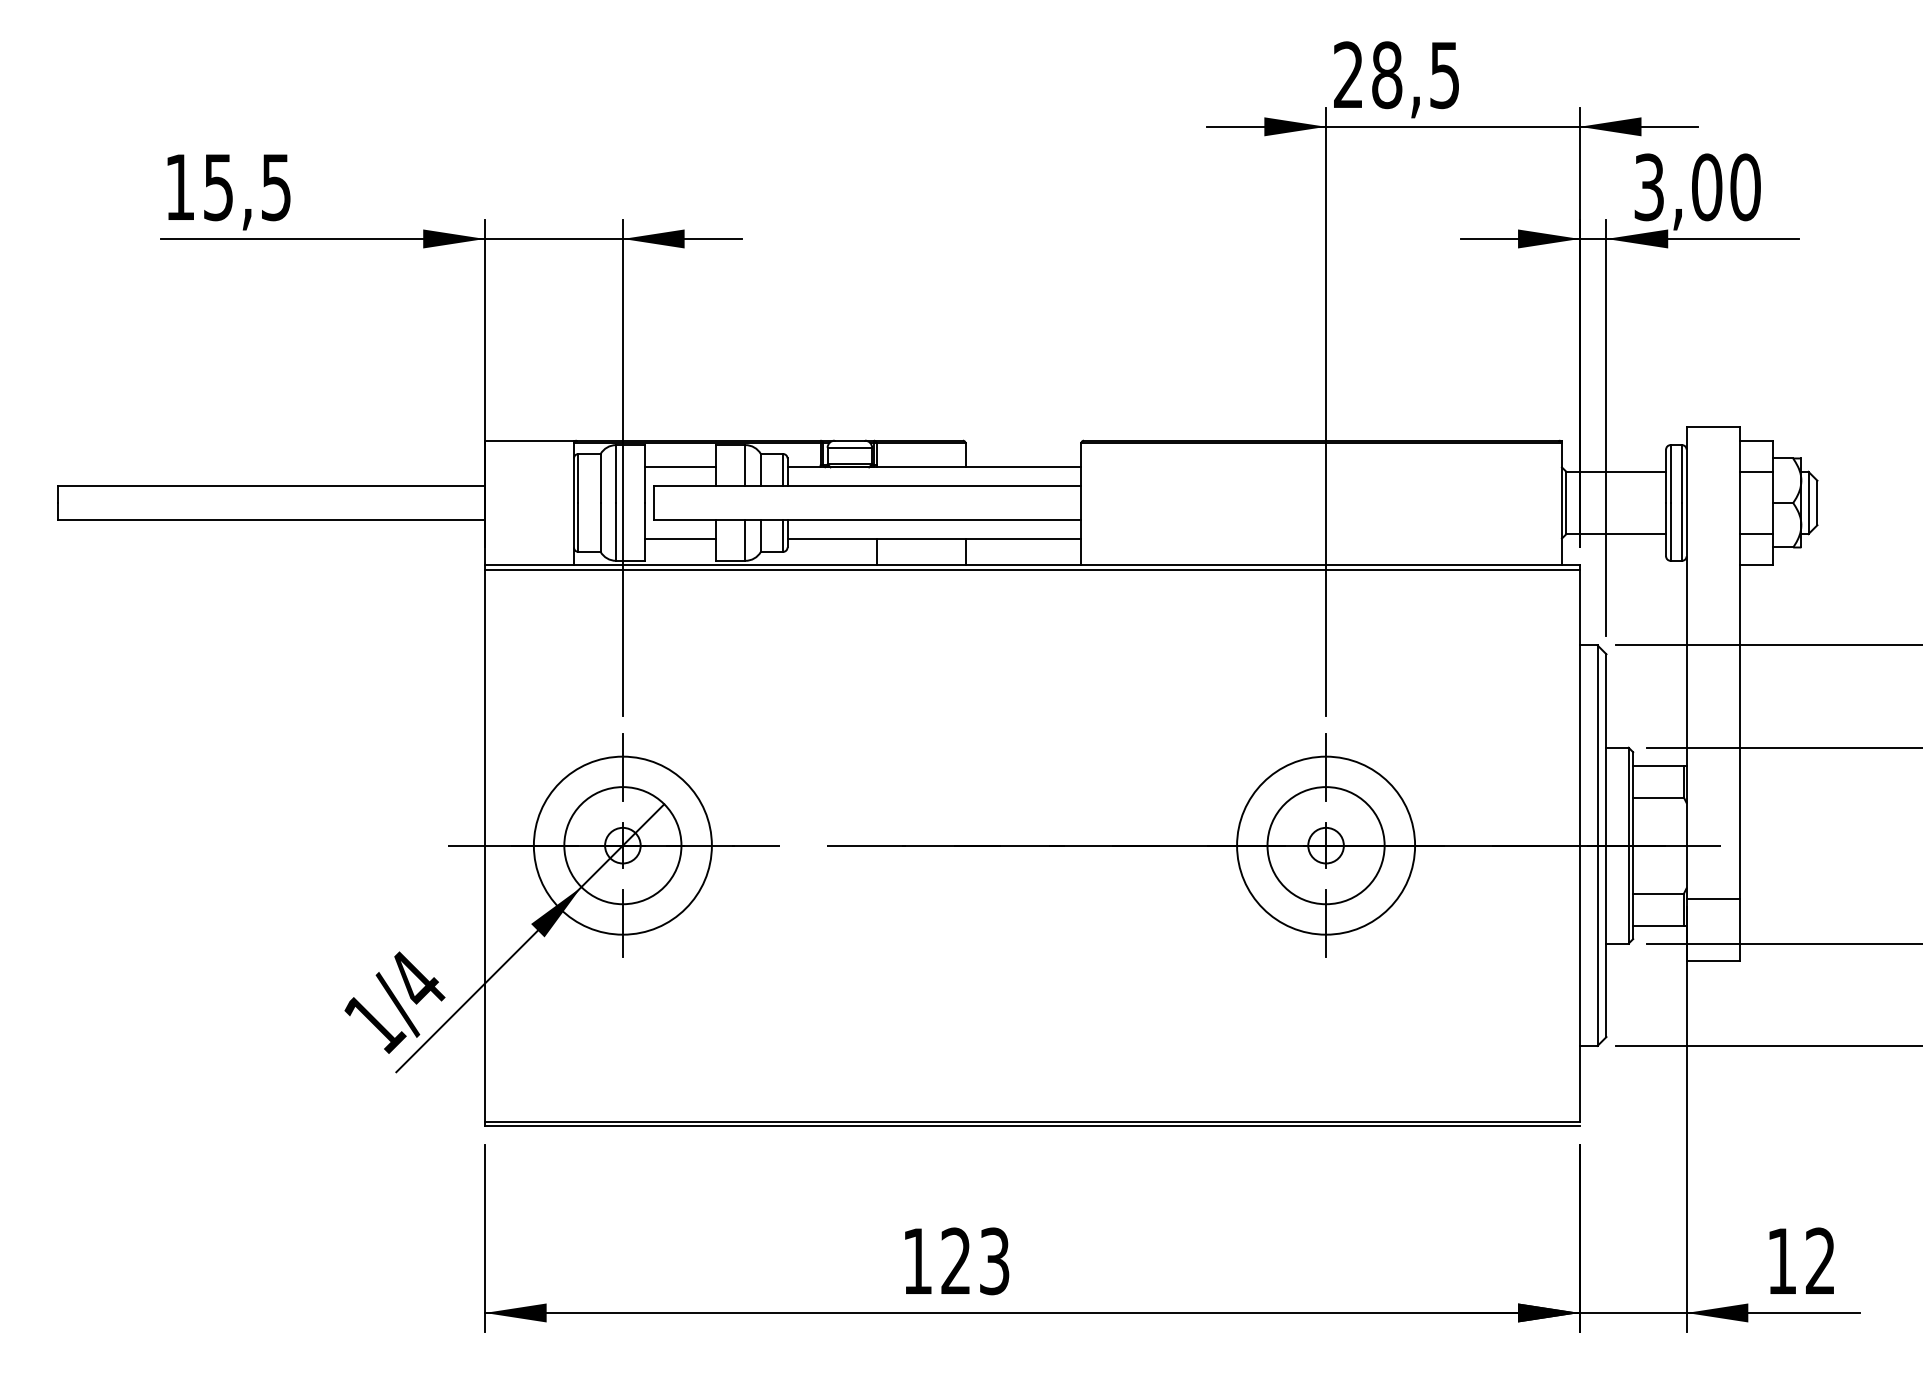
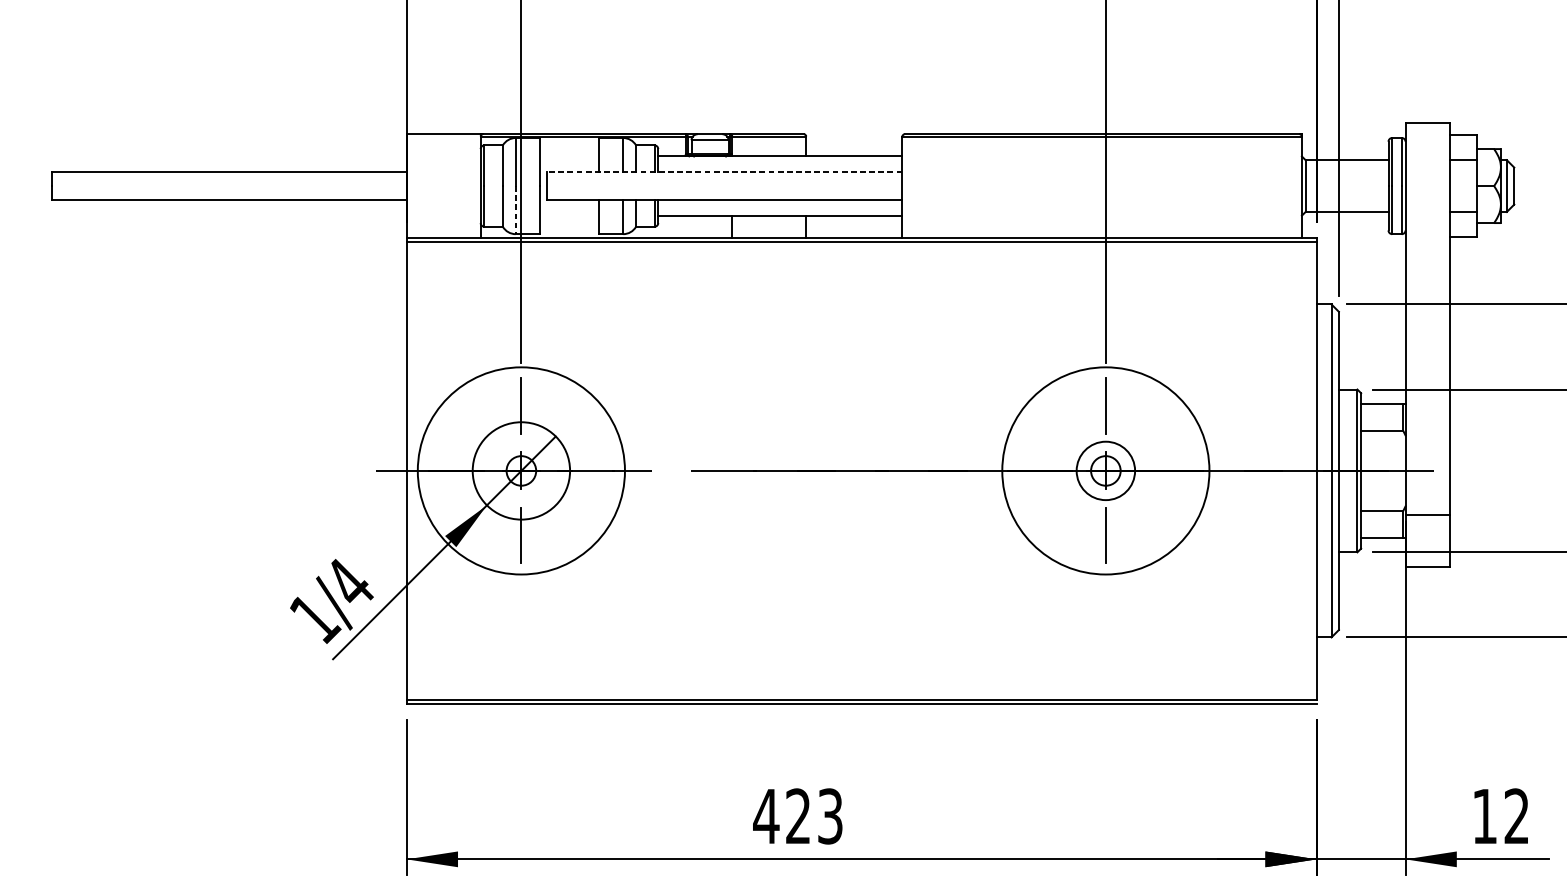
line: (680, 467) -> (569, 156), removed
line: (867, 486) -> (724, 172), solid -> dashed
line: (616, 531) -> (516, 209), solid -> dashed
line: (680, 538) -> (569, 215), removed
circle: (622, 845) -> (521, 470), size x1.4
circle: (1325, 845) -> (1105, 470), size x0.6
circle: (1326, 845) -> (1106, 470), size x1.4
text: (917, 1260) -> (766, 815), 123 -> 423

